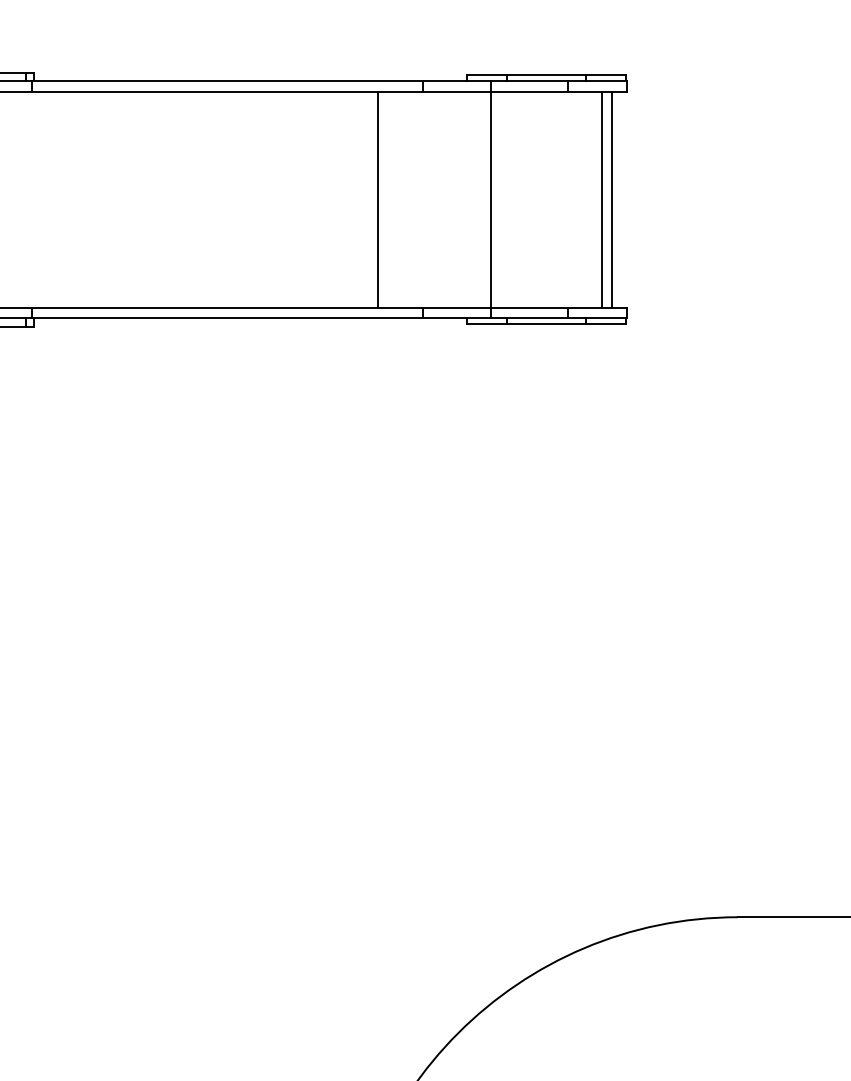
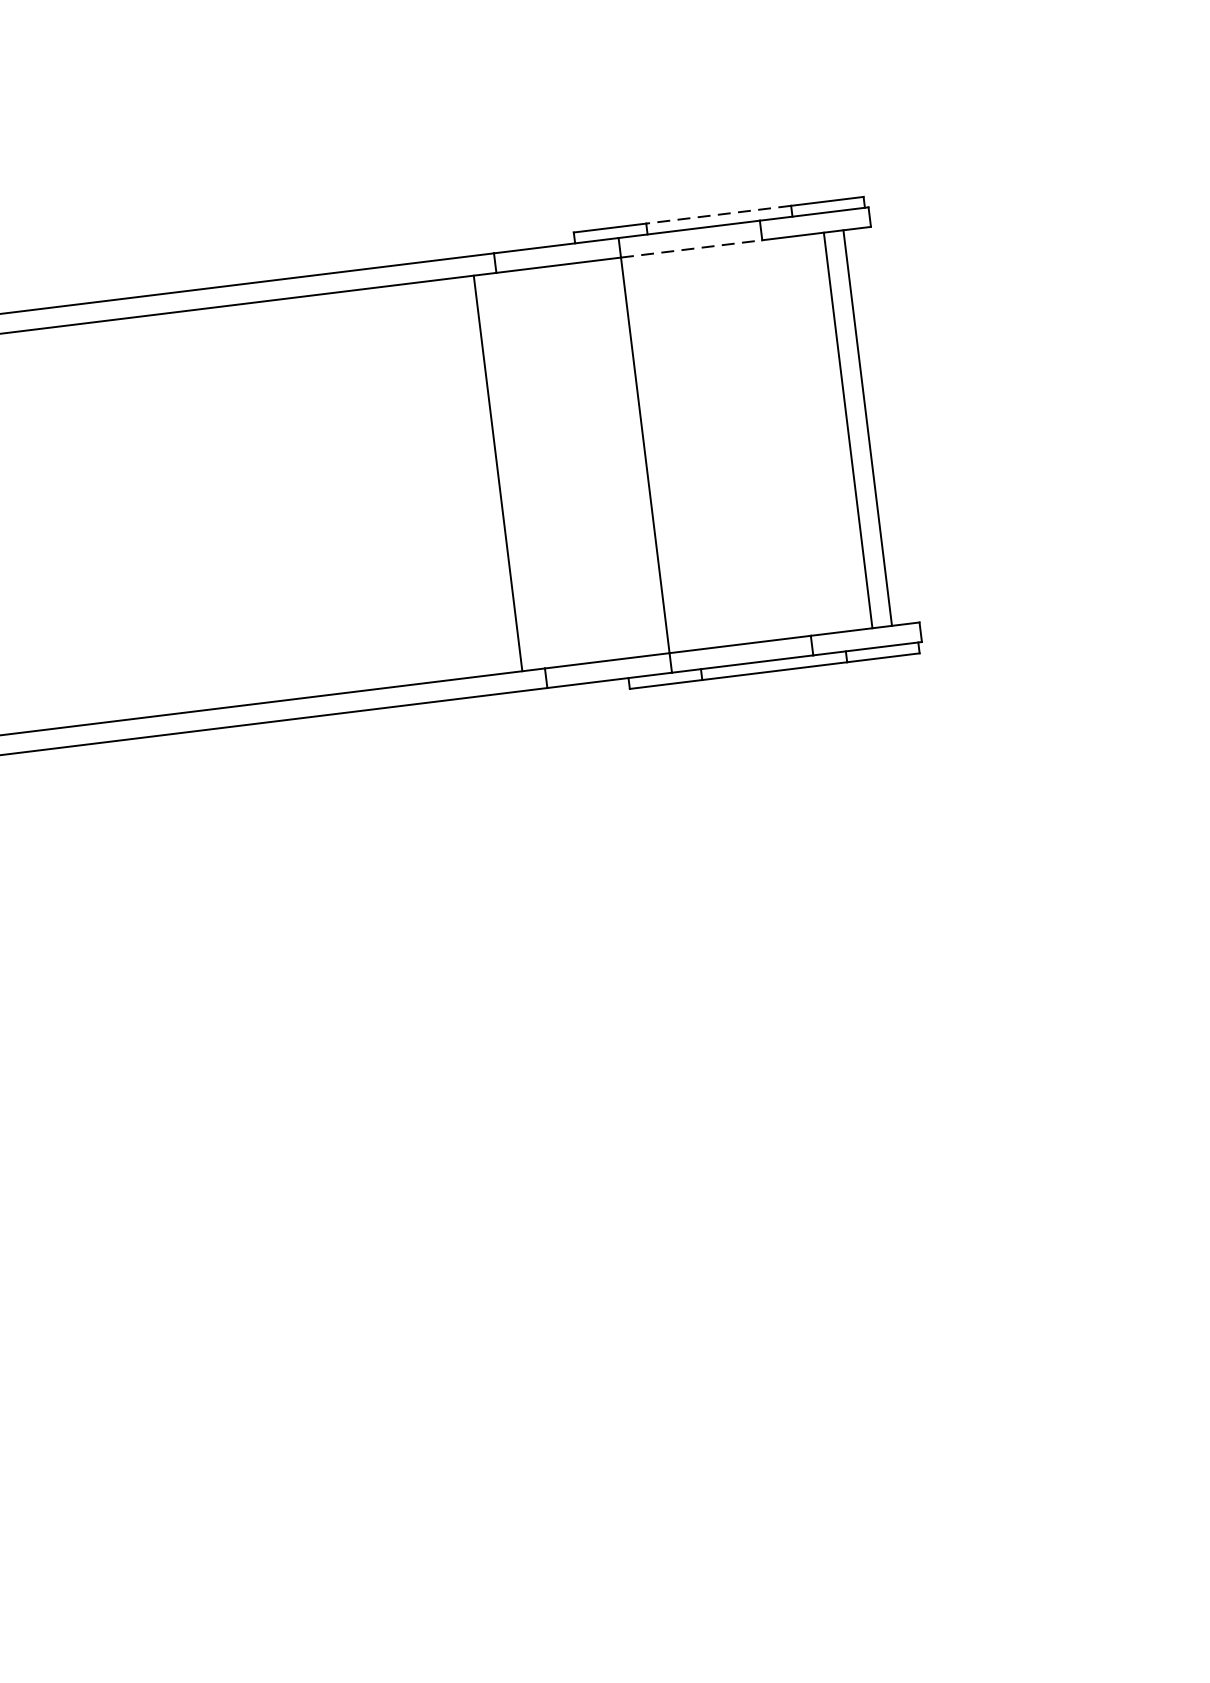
line: (546, 75) -> (718, 215), solid -> dashed
line: (529, 91) -> (691, 248), solid -> dashed
line: (377, 199) -> (497, 473), moved

